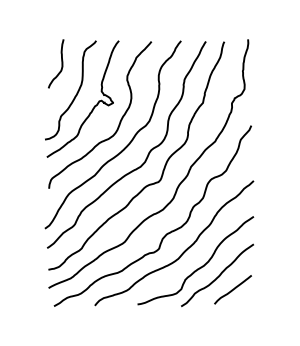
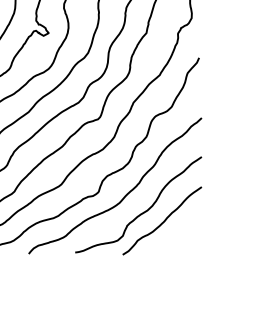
line: (232, 289) -> (178, 236), removed

